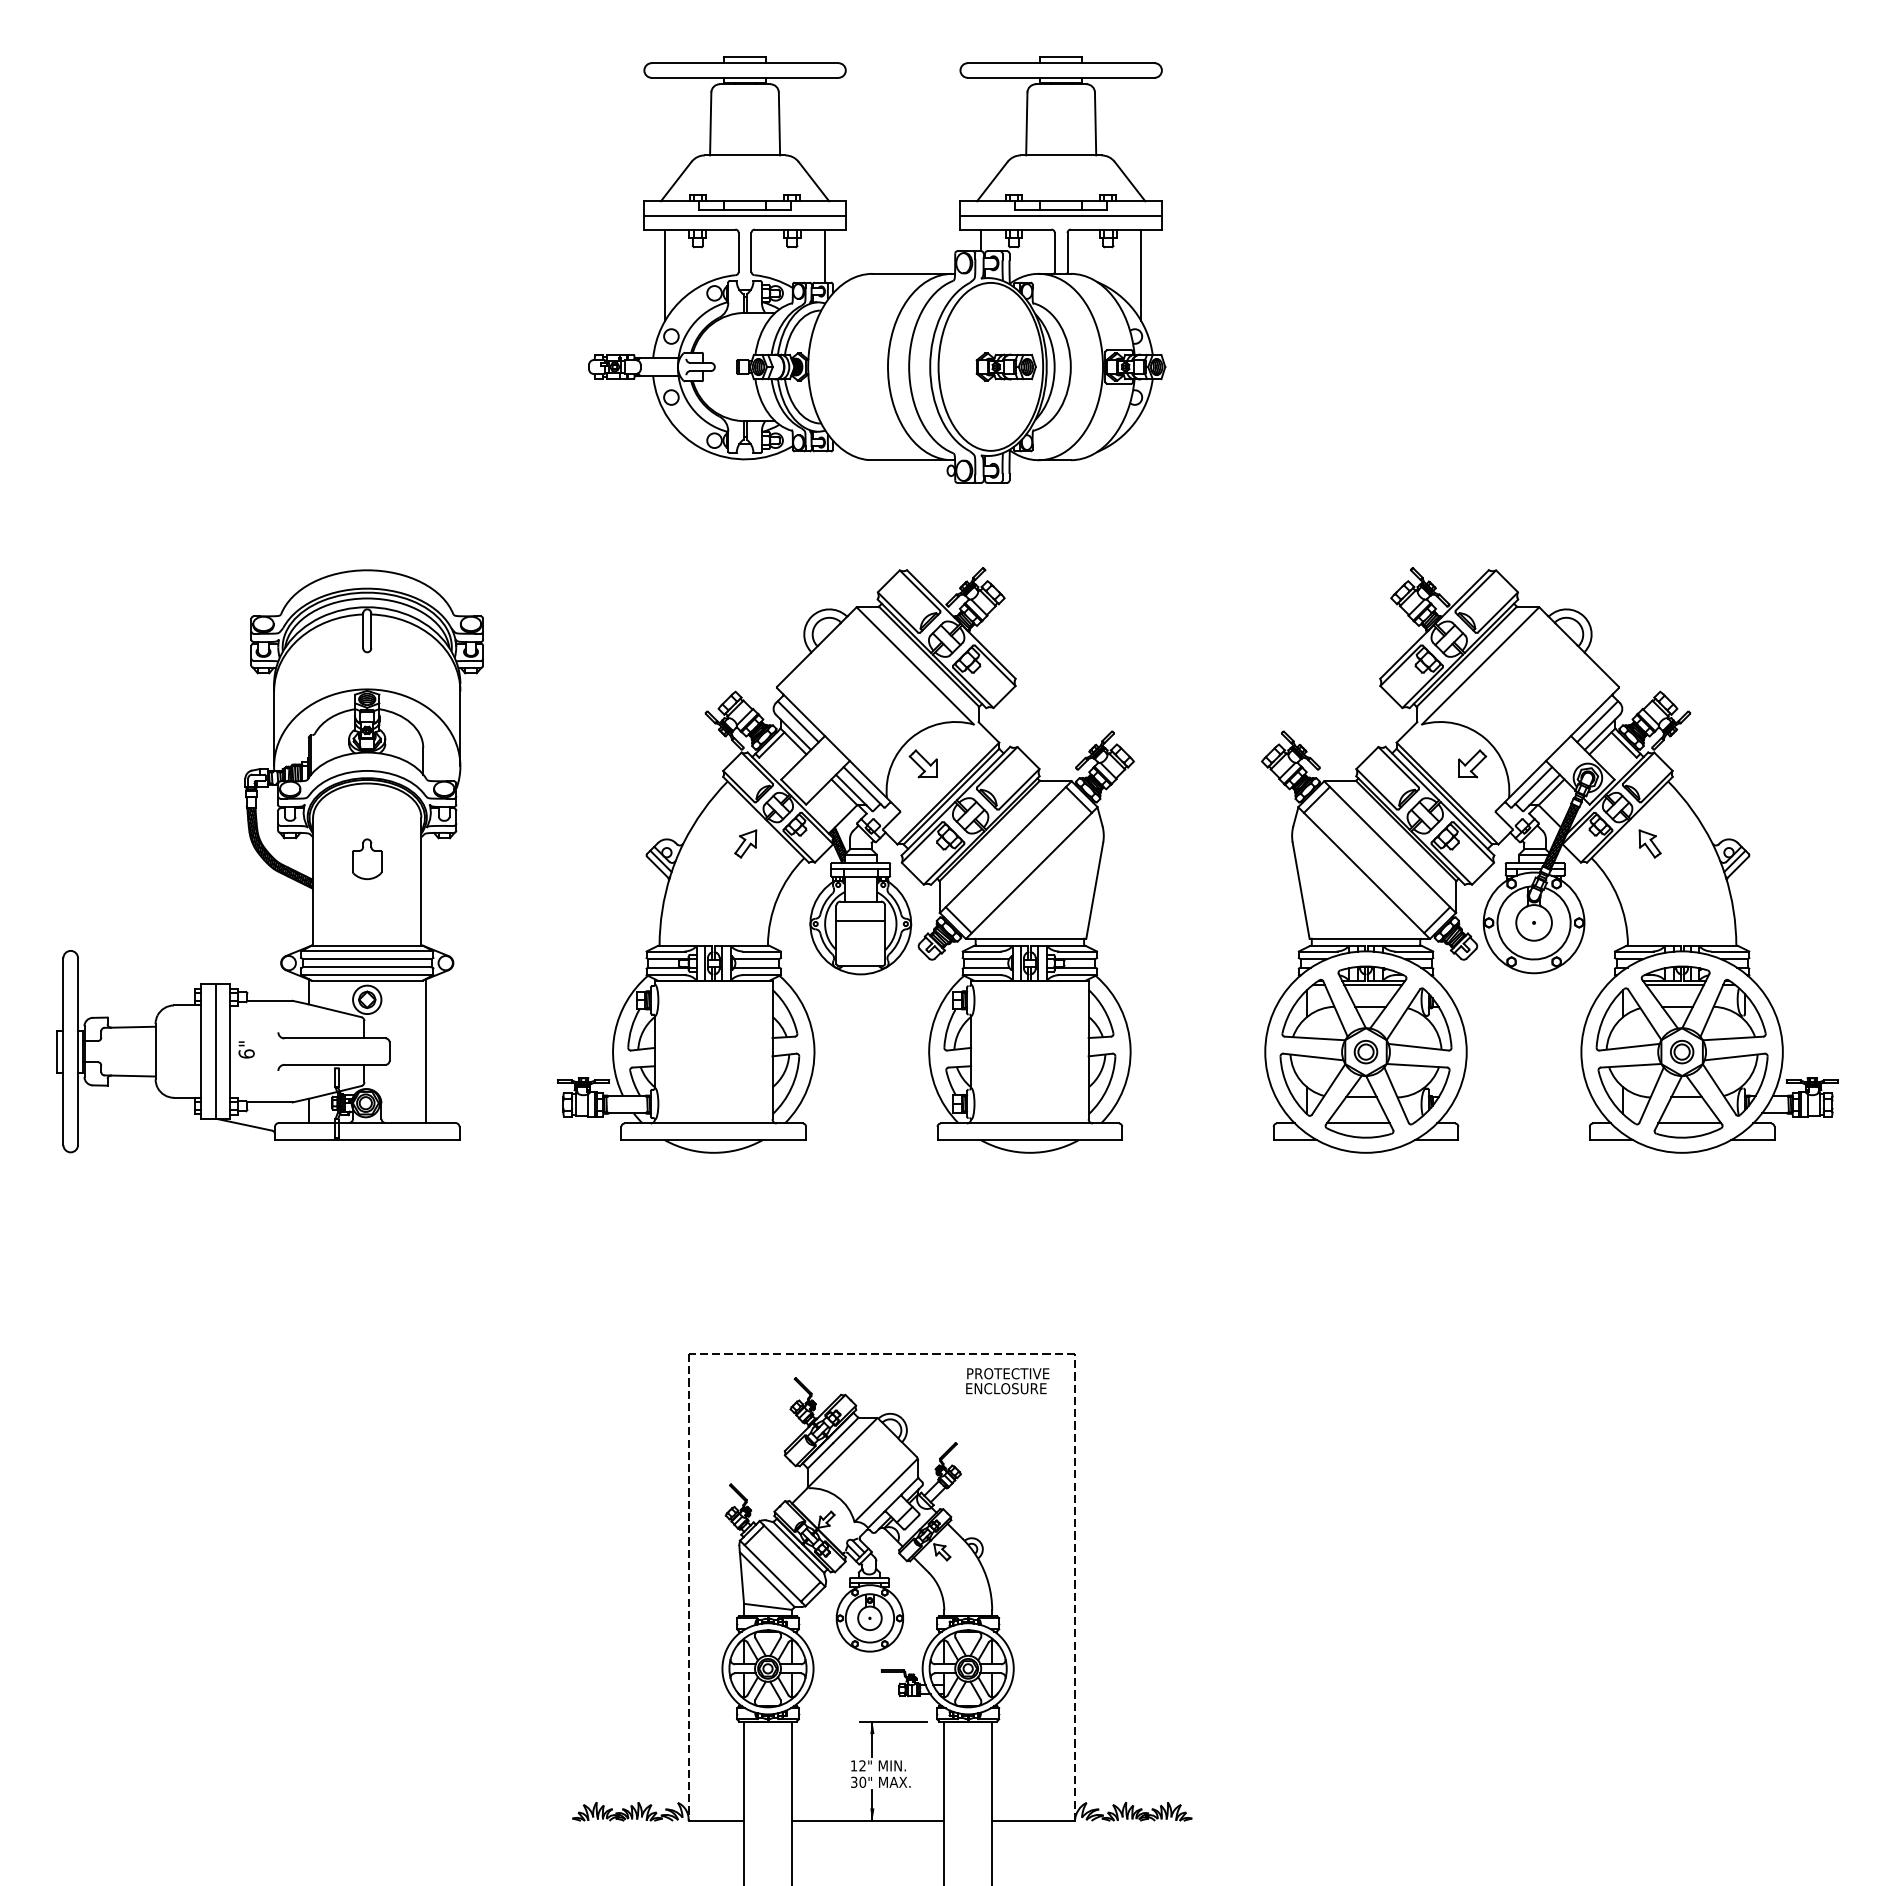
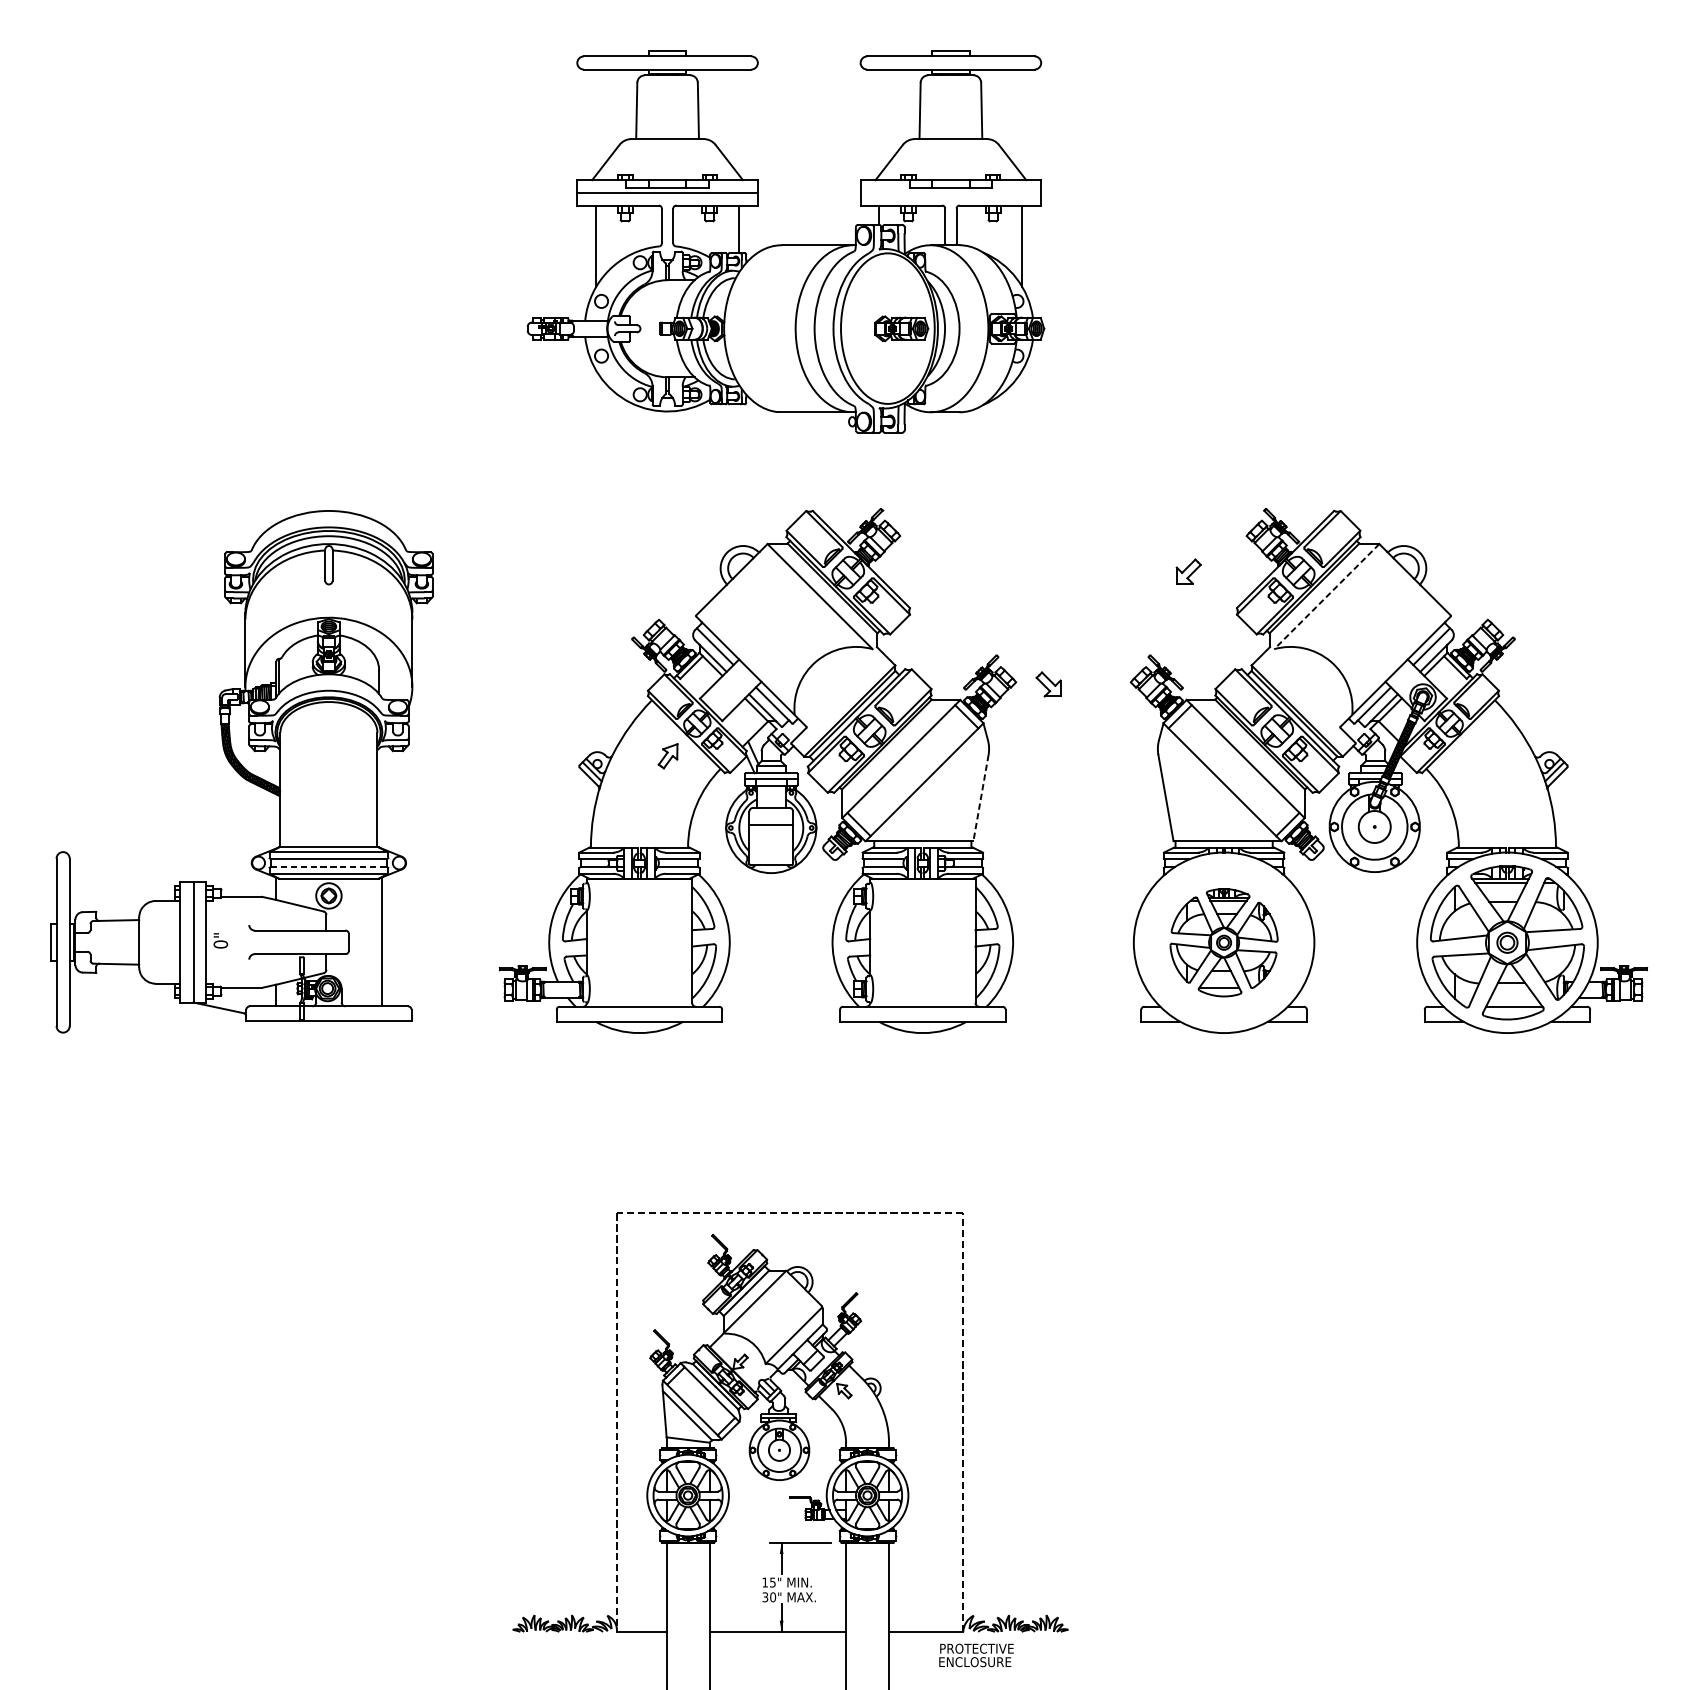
line: (1060, 215) -> (950, 192), removed
line: (1480, 665) -> (1326, 596), solid -> dashed
part: (922, 763) -> (1047, 684), moved
part: (1472, 763) -> (1188, 571), moved
part: (1649, 843) -> (1478, 755), removed
hatch: (837, 844) -> (750, 756), removed
part: (367, 859) -> (329, 770), removed
line: (1094, 890) -> (980, 797), solid -> dashed
line: (367, 967) -> (329, 866), solid -> dashed
part: (1365, 1051) -> (1223, 942), size x0.7
text: (246, 1053) -> (220, 944), 6" -> 0"
text: (1007, 1381) -> (976, 1655), moved
text: (862, 1765) -> (772, 1582), 12" -> 15"

